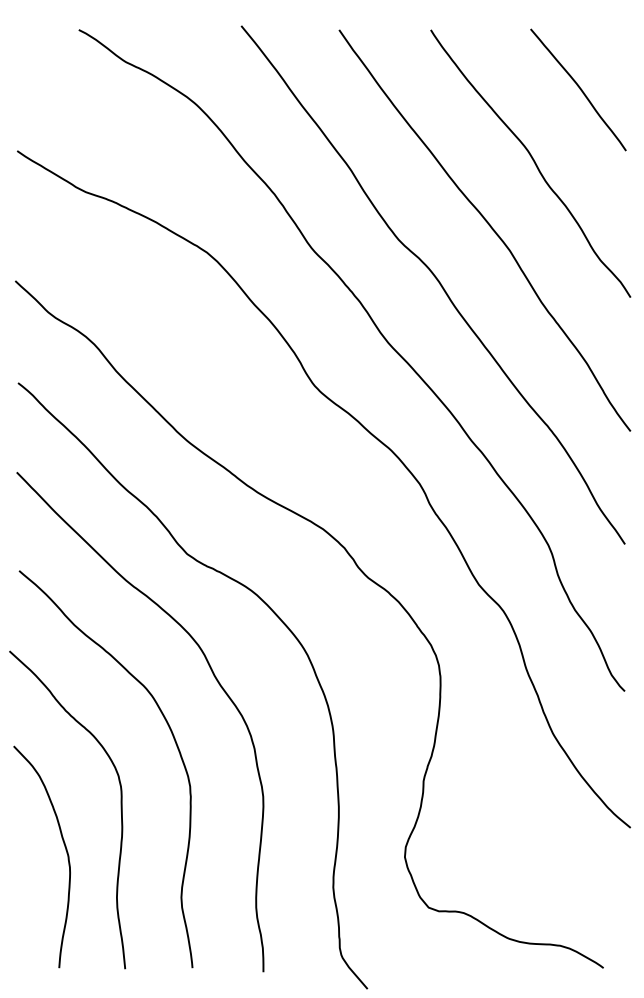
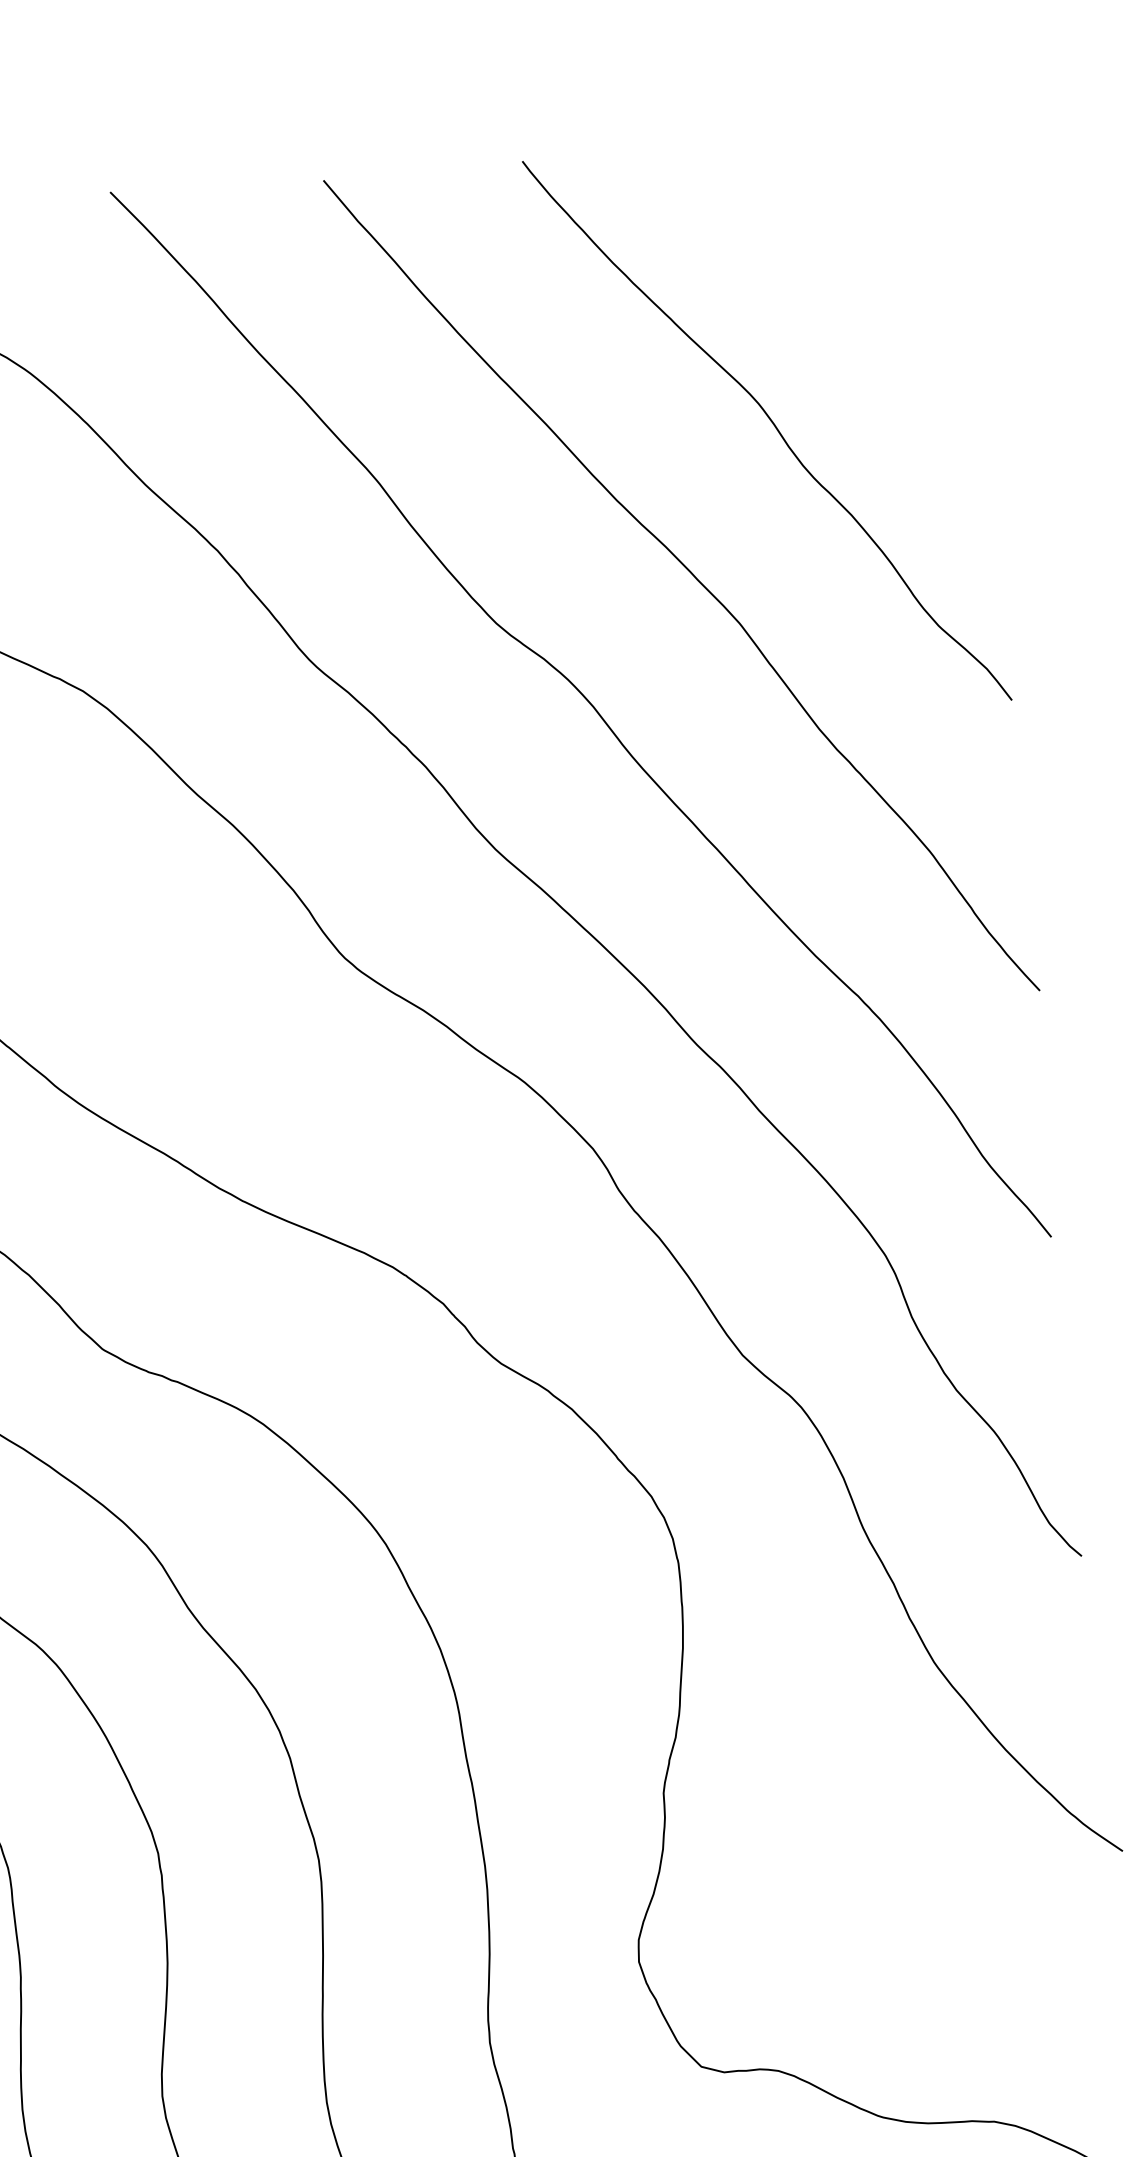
curve: (579, 89) -> (857, 259), removed

